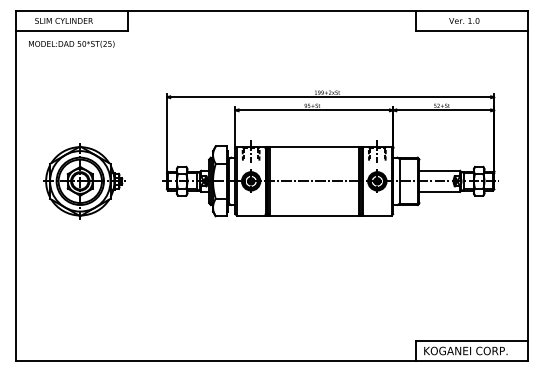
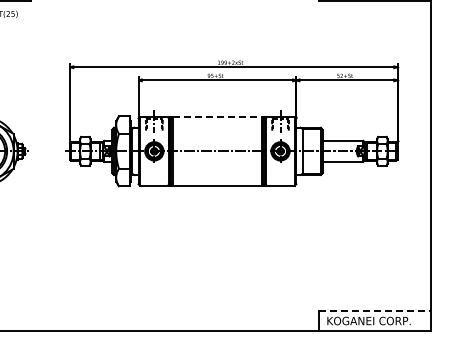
line: (314, 147) -> (217, 117), solid -> dashed
line: (471, 341) -> (374, 311), solid -> dashed

